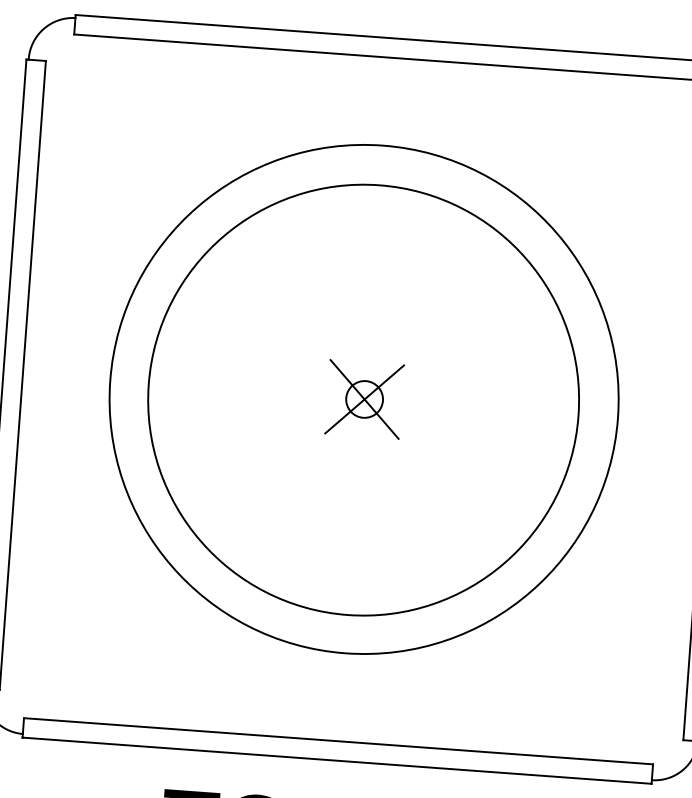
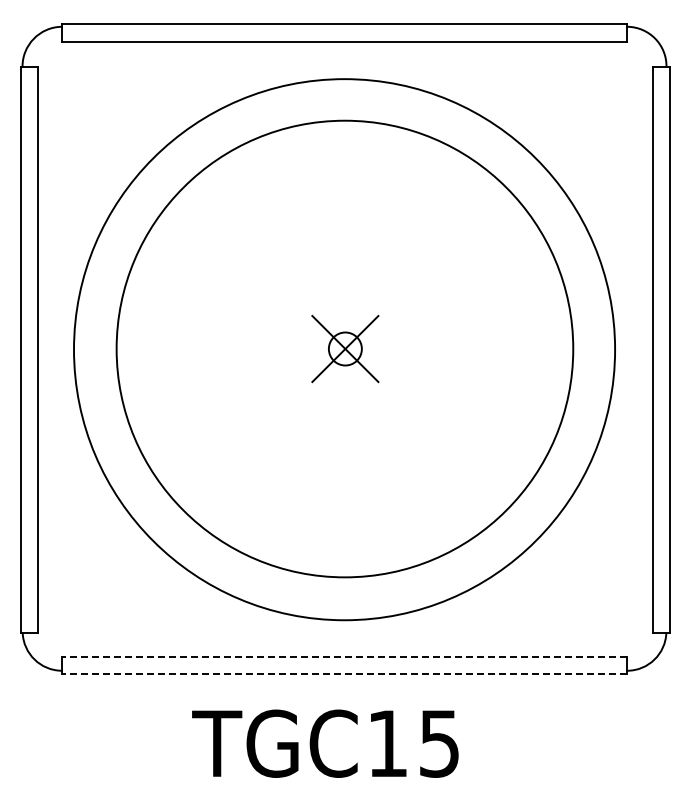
circle: (363, 399) -> (344, 349), size x1.4
line: (338, 741) -> (344, 656), solid -> dashed
line: (337, 761) -> (344, 674), solid -> dashed

